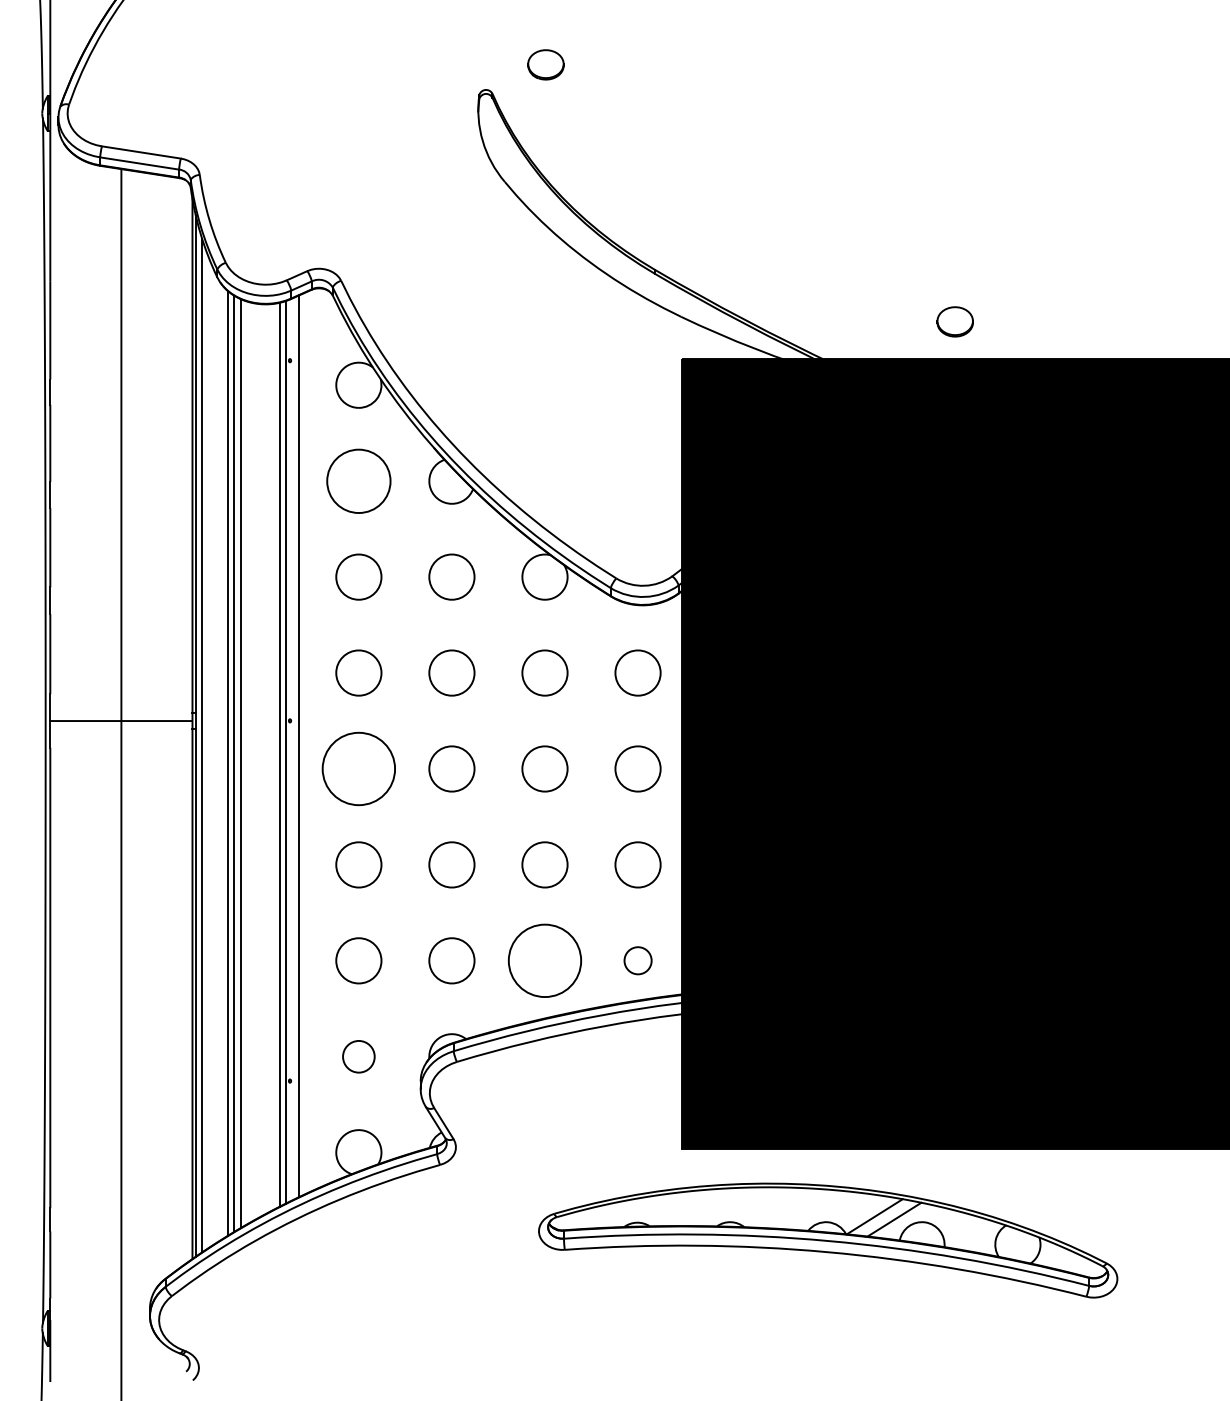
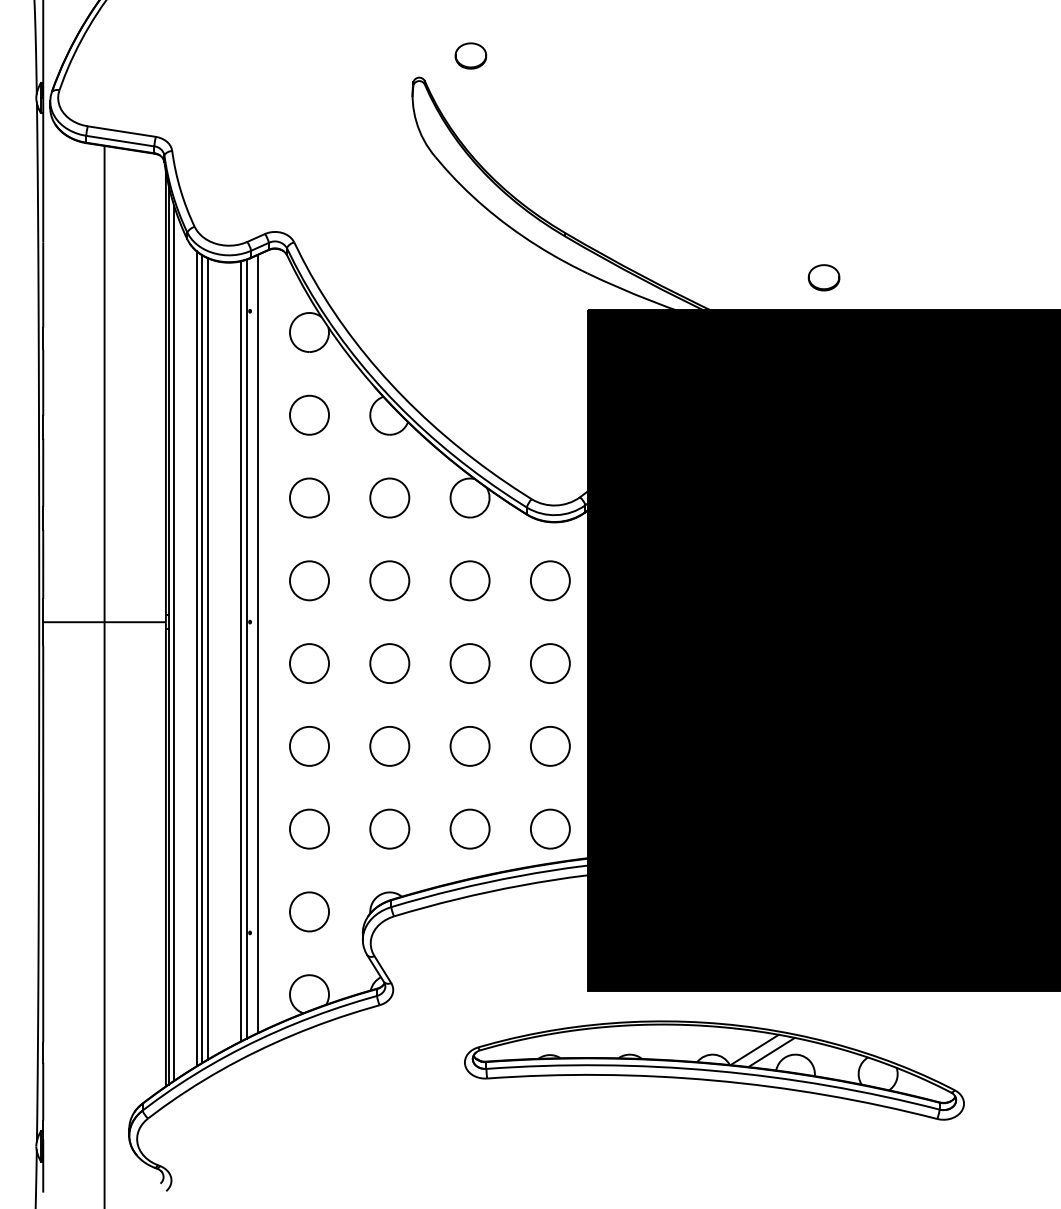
circle: (358, 480) -> (309, 414), size x0.71
circle: (358, 768) -> (309, 663), size x0.62
circle: (544, 960) -> (469, 828), size x0.62
circle: (638, 960) -> (550, 828), size x1.67
circle: (358, 1056) -> (309, 911), size x1.43

